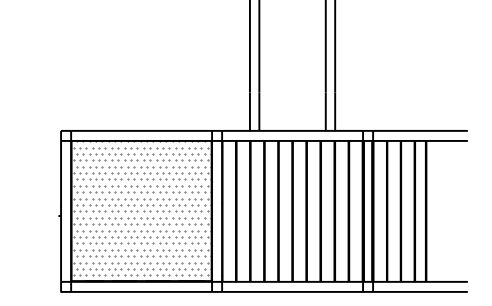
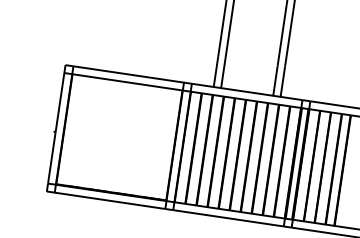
hatch: (141, 208) -> (119, 135), removed

